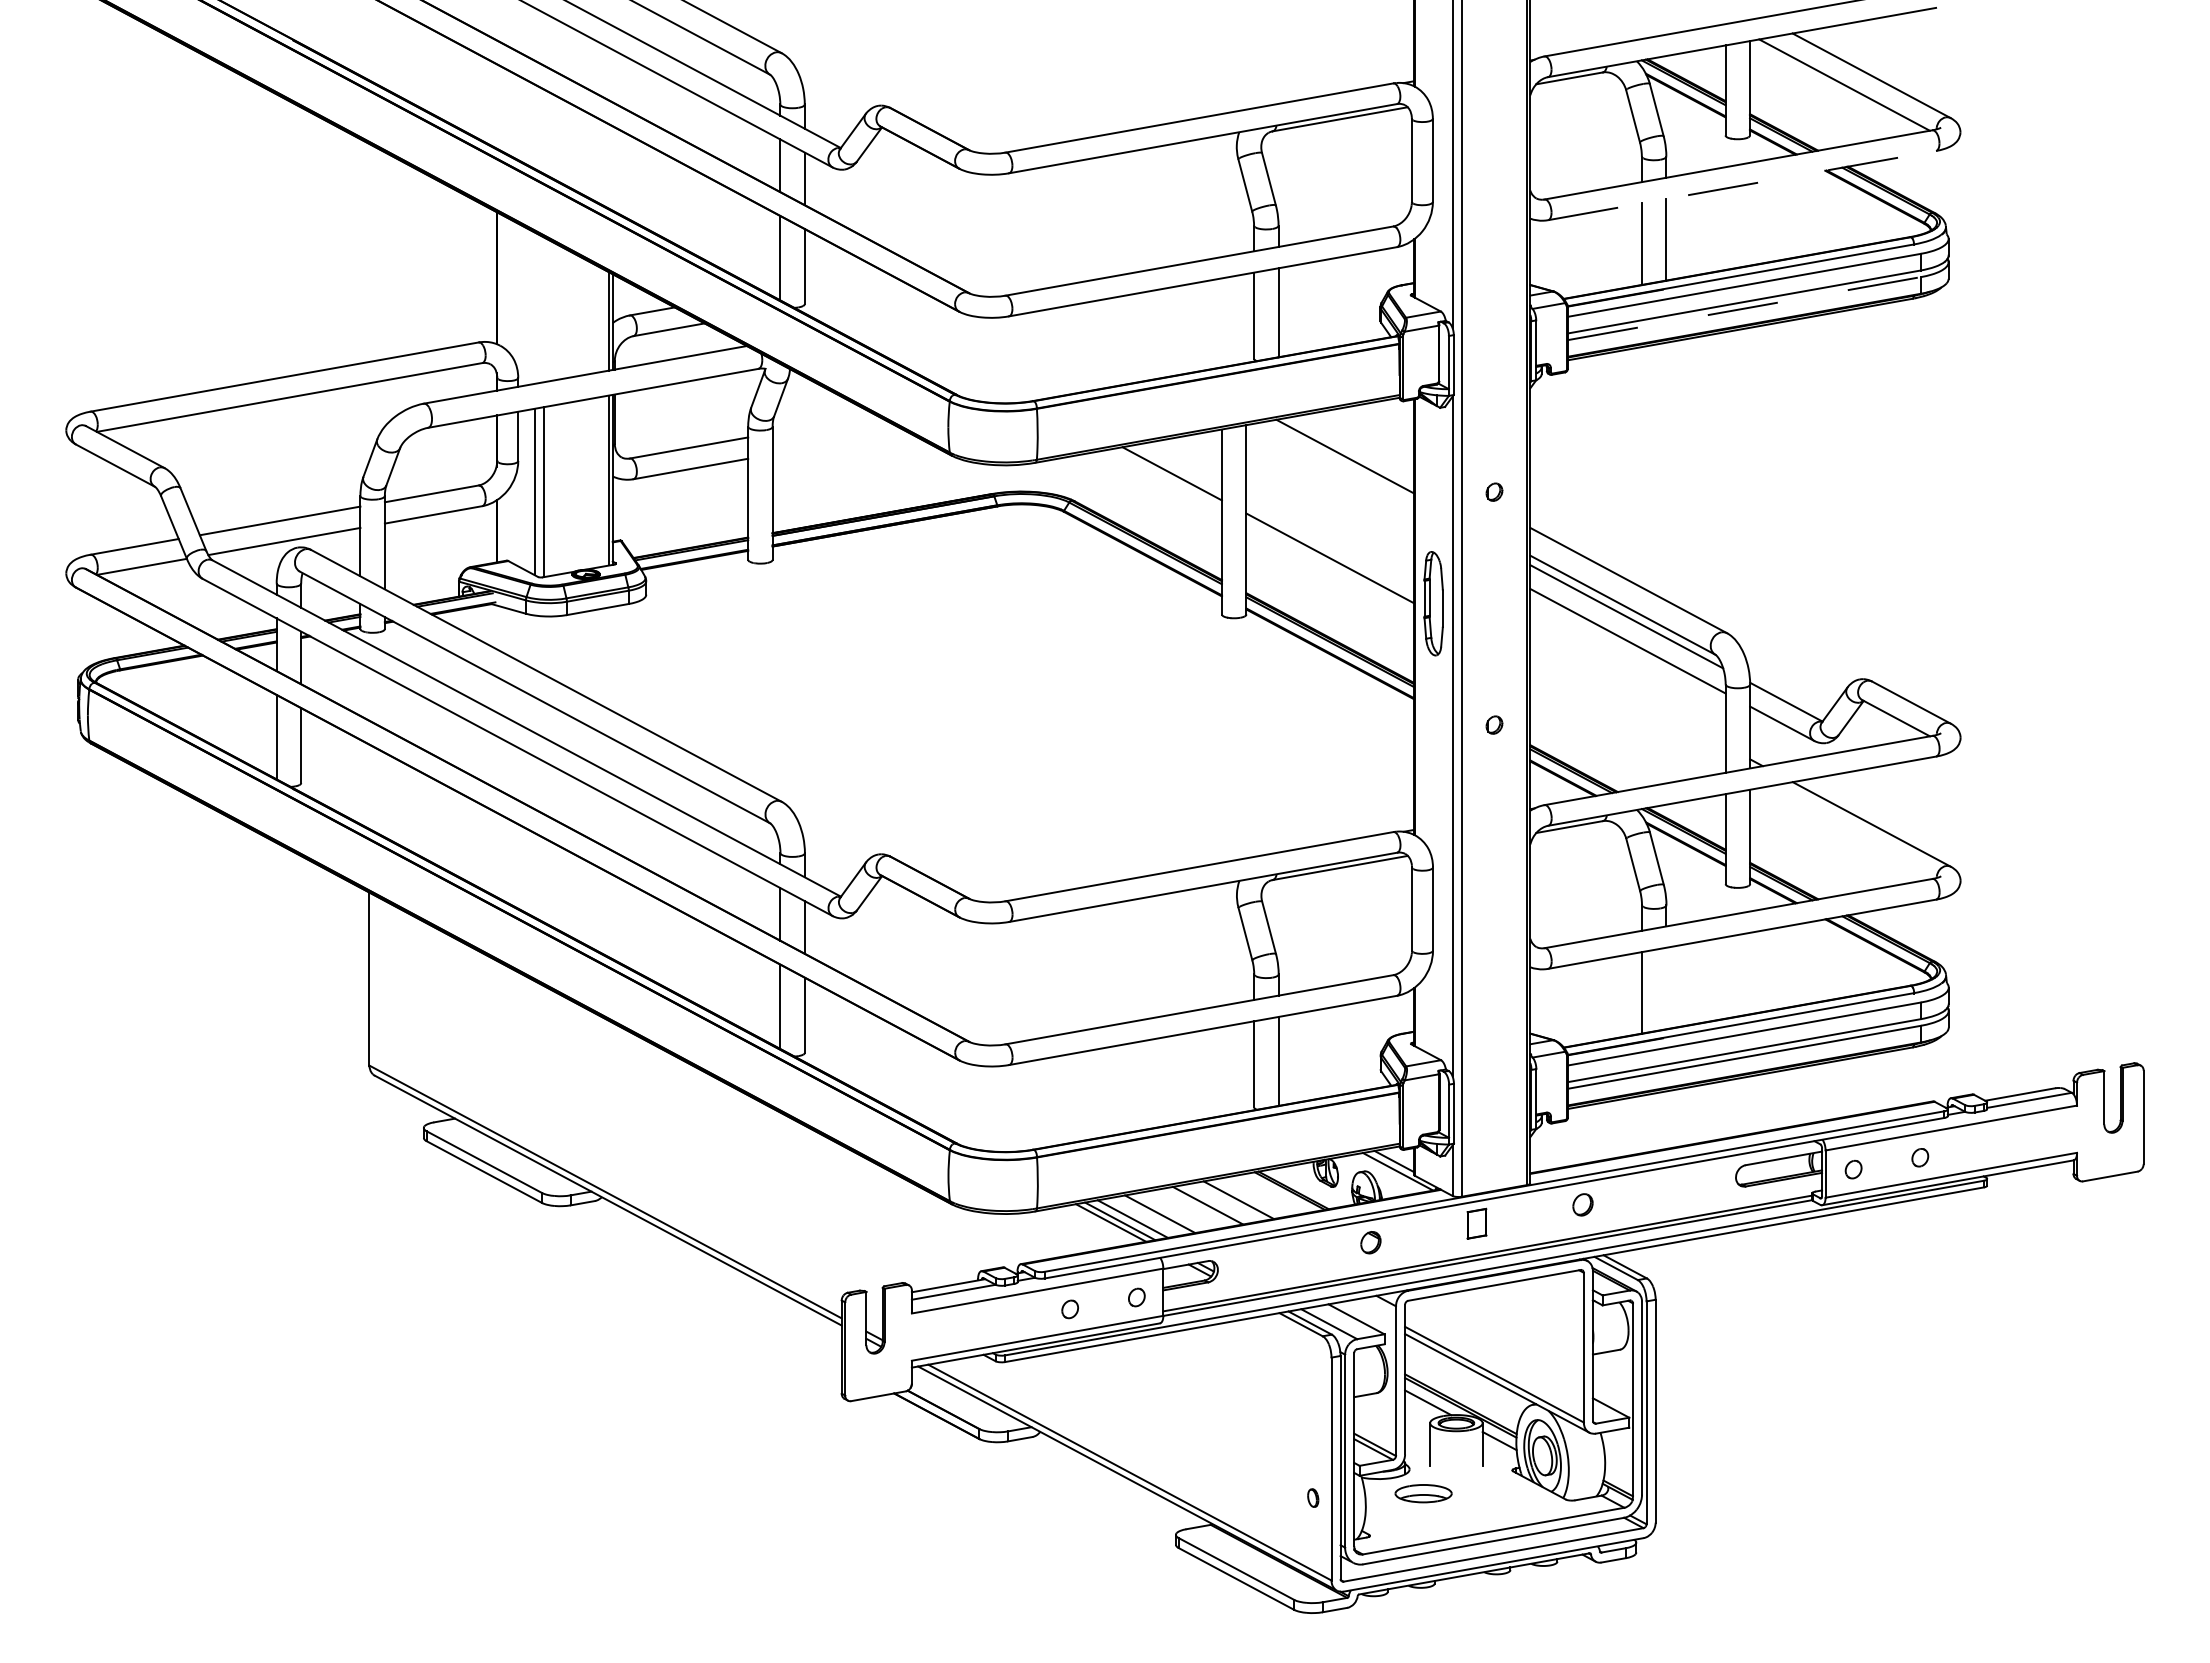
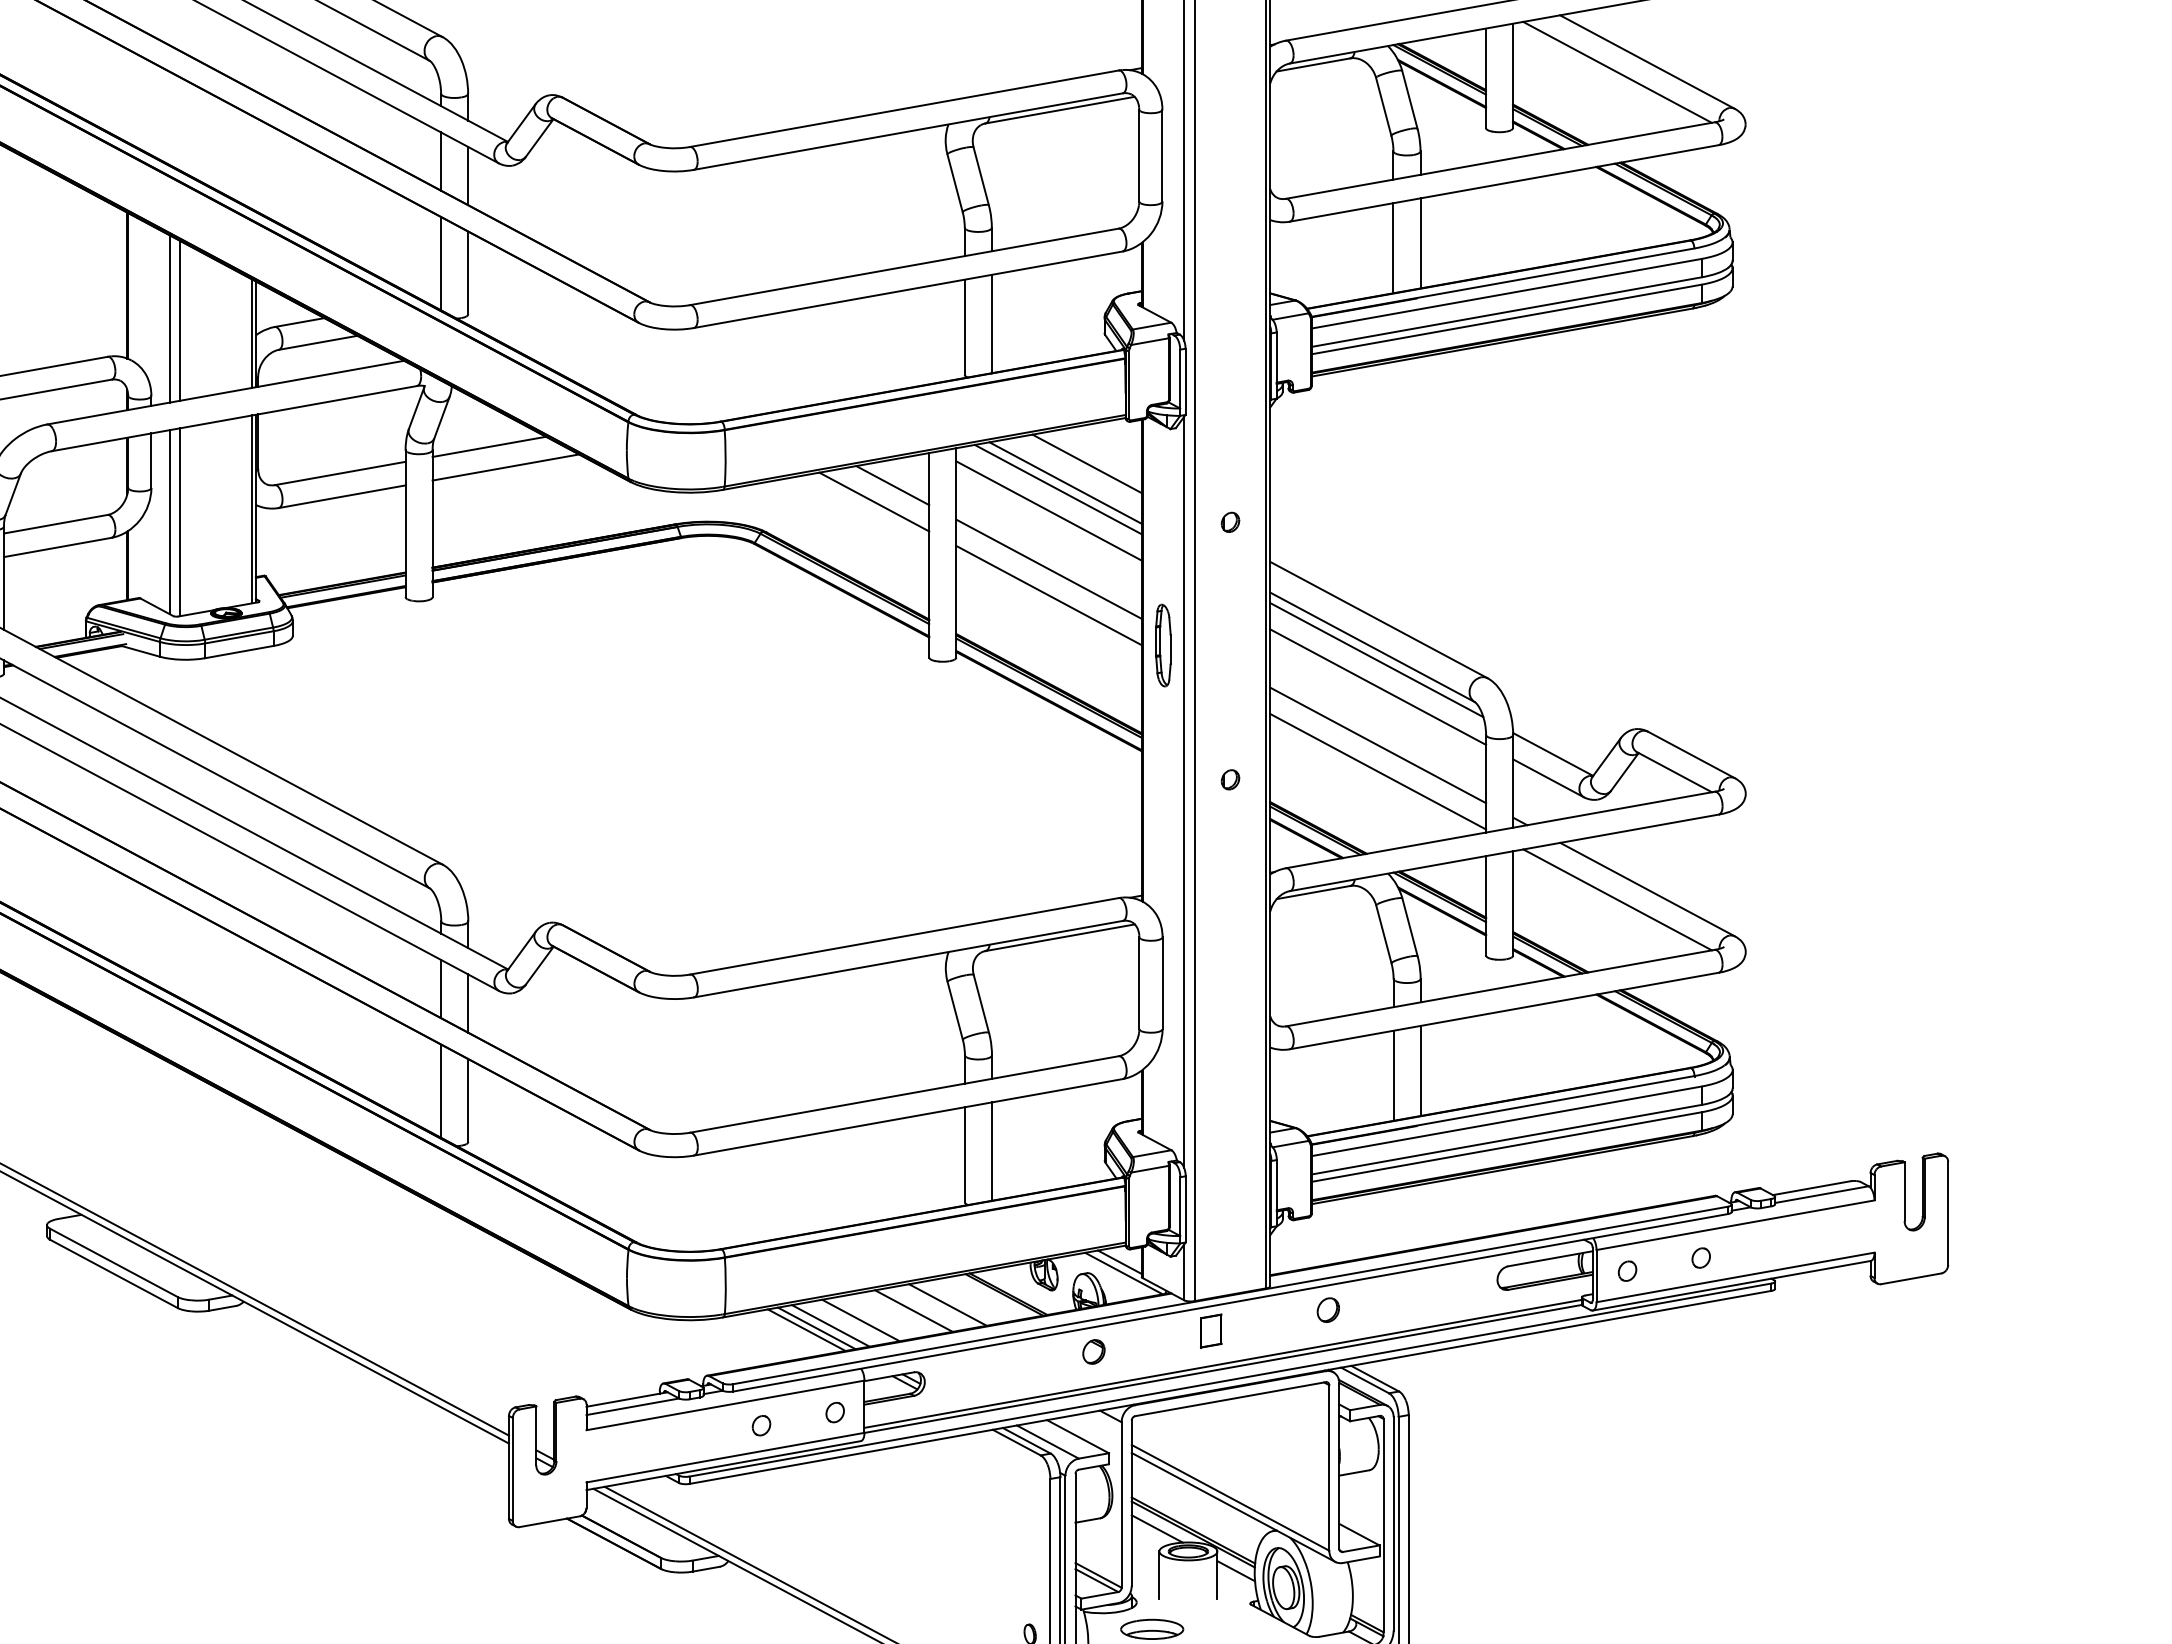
line: (1742, 185) -> (1504, 183), dashed -> solid
line: (534, 307) -> (169, 318), added
line: (1744, 308) -> (1506, 319), dashed -> solid
line: (544, 309) -> (180, 320), added
line: (823, 423) -> (488, 446), added
line: (1364, 438) -> (1086, 463), added
line: (838, 442) -> (505, 467), added
line: (1188, 458) -> (892, 485), added
line: (1338, 462) -> (1058, 489), added
line: (1330, 481) -> (1049, 510), added
line: (1330, 534) -> (1049, 569), added
part: (1433, 603) -> (1163, 645), size x0.71
line: (1627, 693) -> (1377, 744), added
line: (1627, 717) -> (1377, 771), added
line: (1844, 833) -> (1617, 899), added
line: (1666, 988) -> (1420, 1070), added

